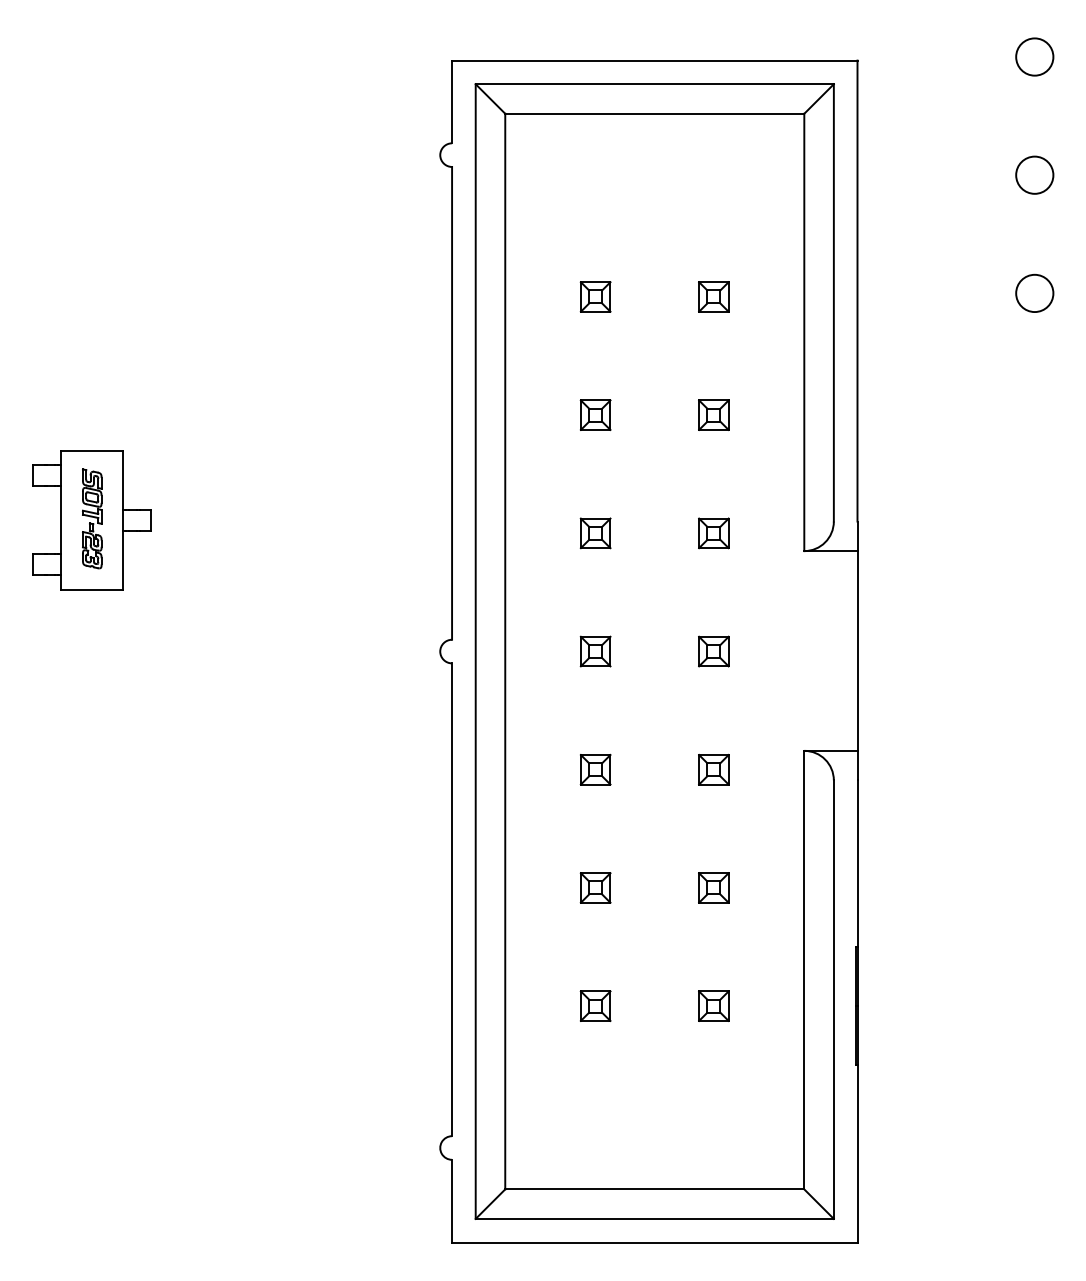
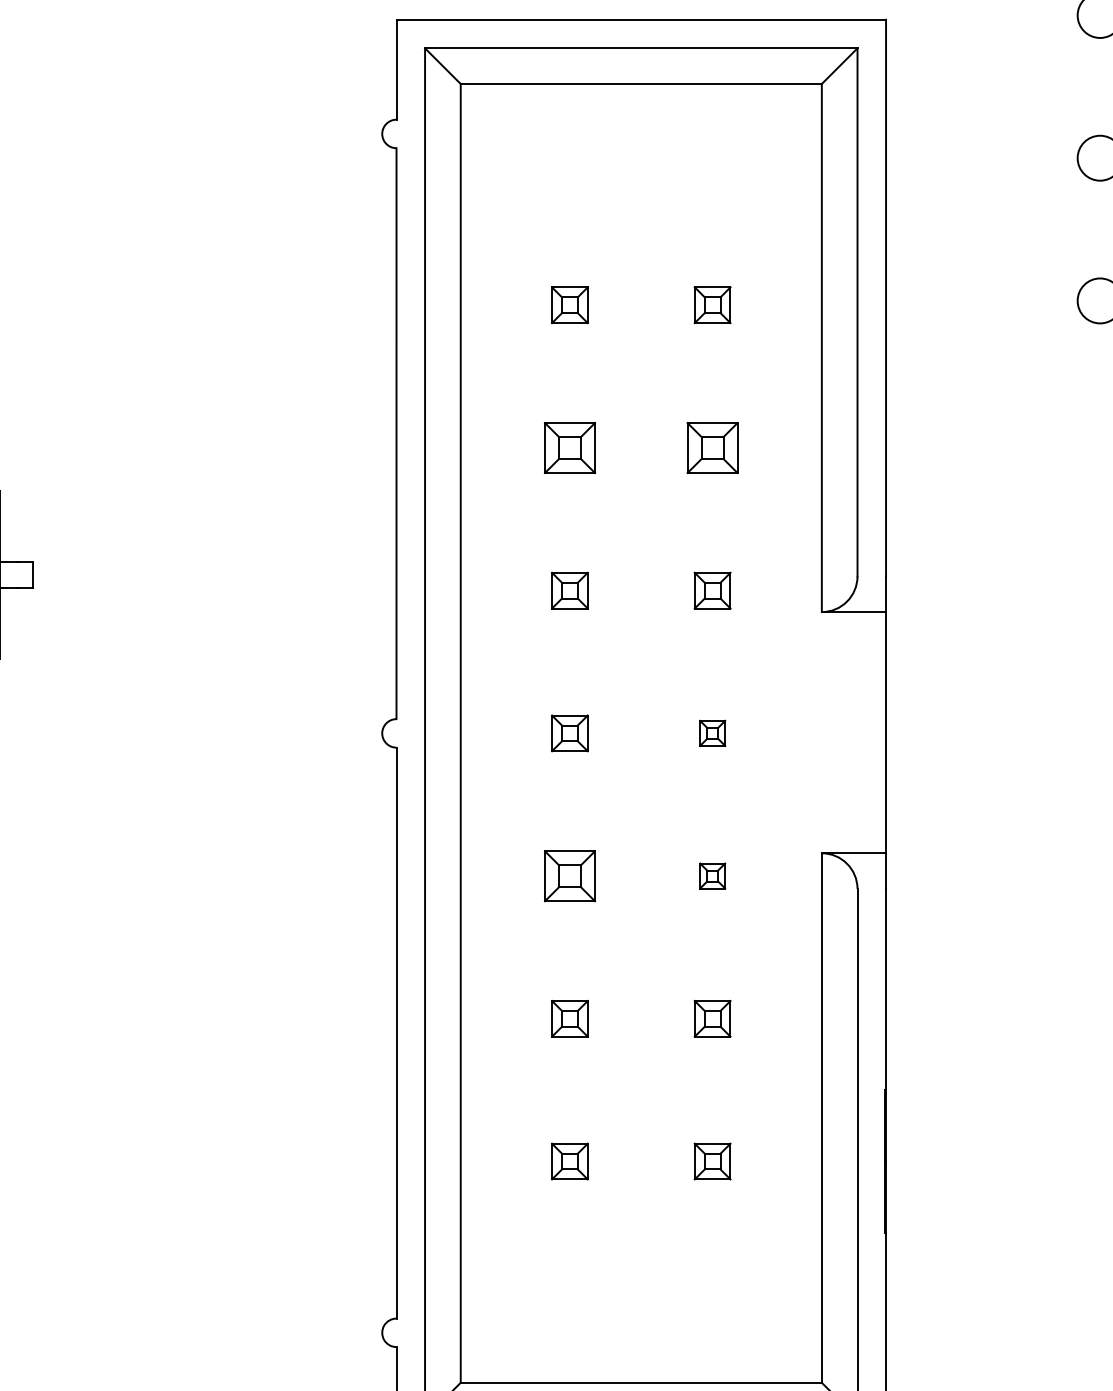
part: (595, 414) -> (569, 447), size x1.4
part: (713, 414) -> (712, 447), size x1.4
part: (713, 651) -> (712, 733), size x0.7
part: (595, 769) -> (569, 875), size x1.4
part: (713, 769) -> (712, 875), size x0.7

